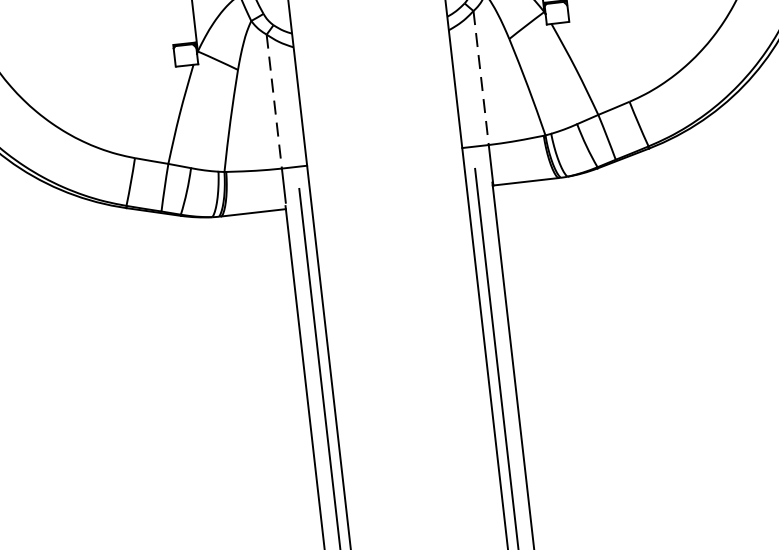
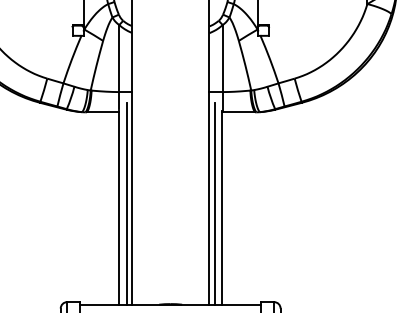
line: (480, 77) -> (222, 58), dashed -> solid
line: (274, 101) -> (119, 58), dashed -> solid

